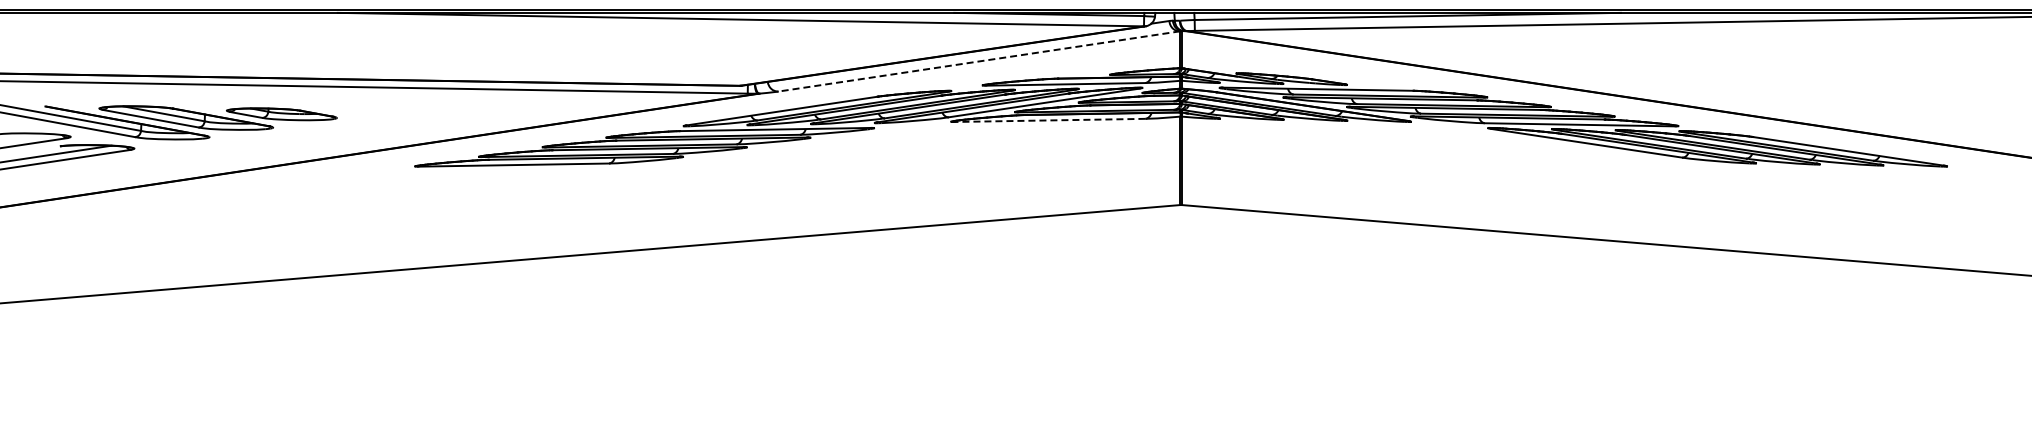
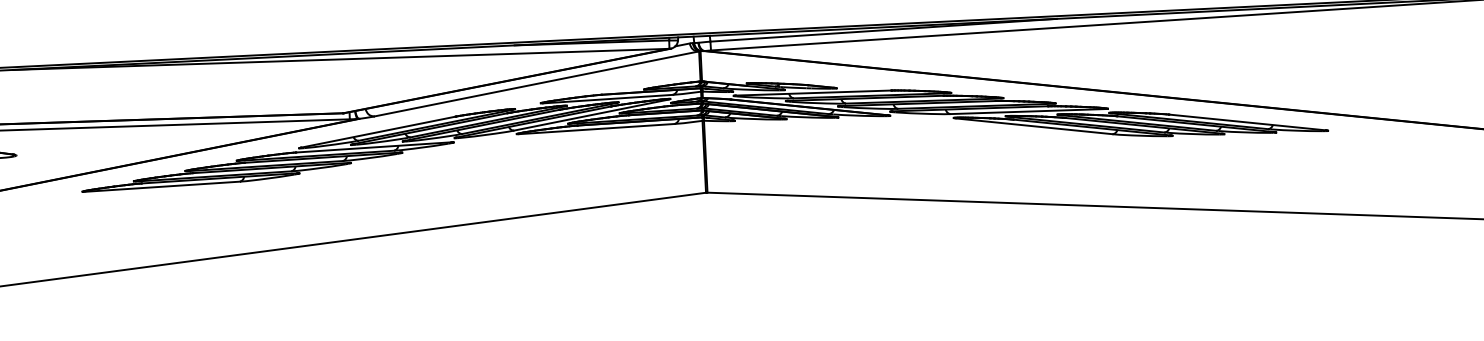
line: (978, 61) -> (536, 83), dashed -> solid
line: (1049, 120) -> (596, 129), dashed -> solid

